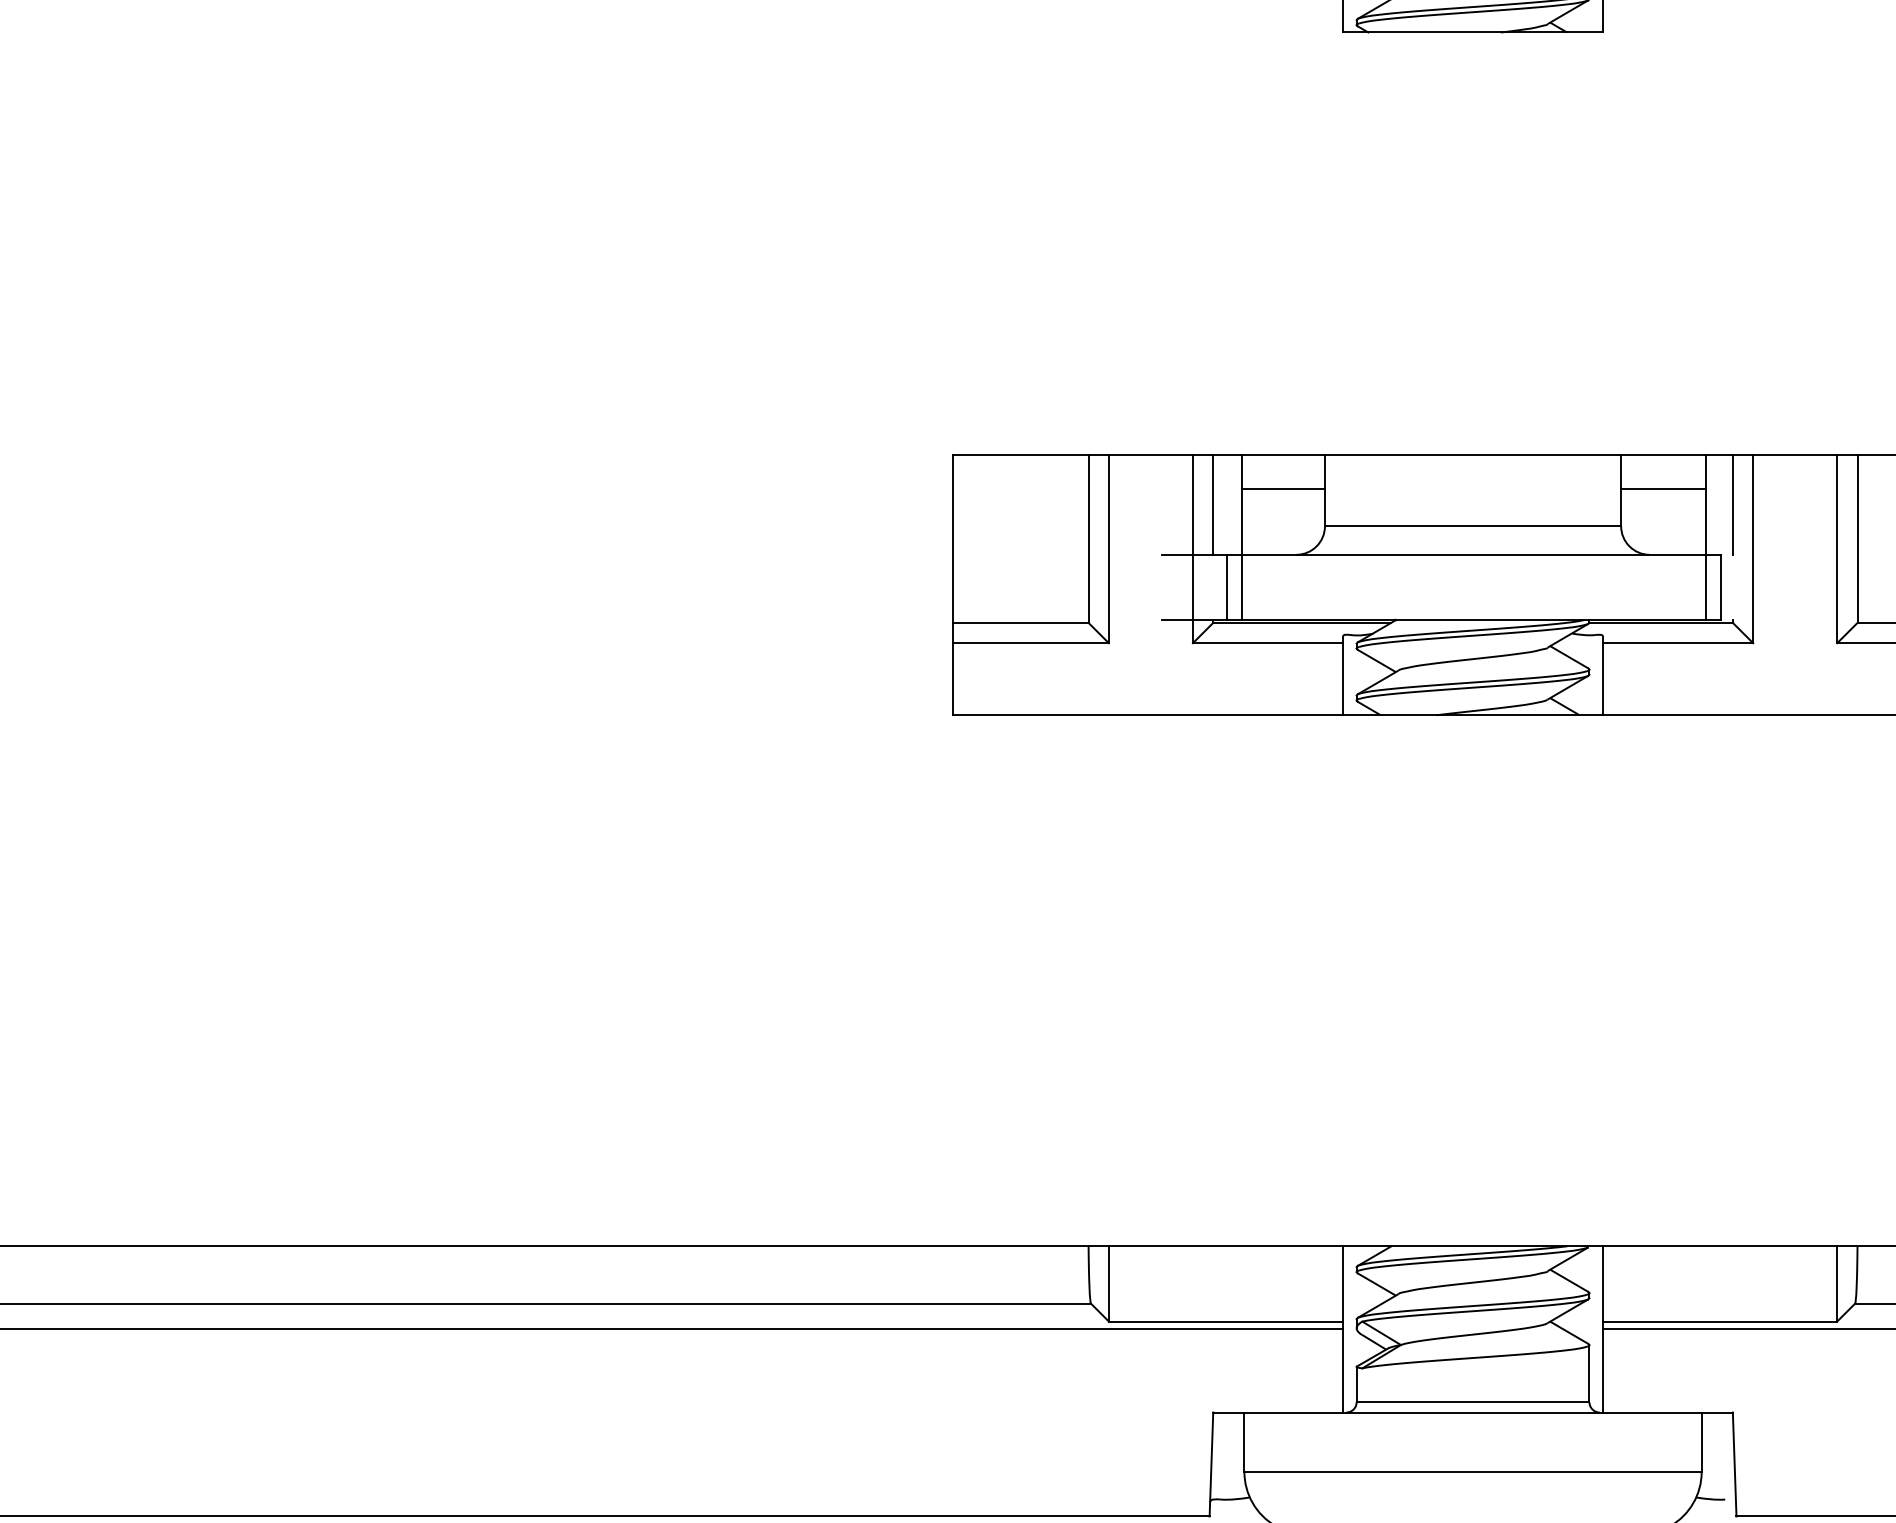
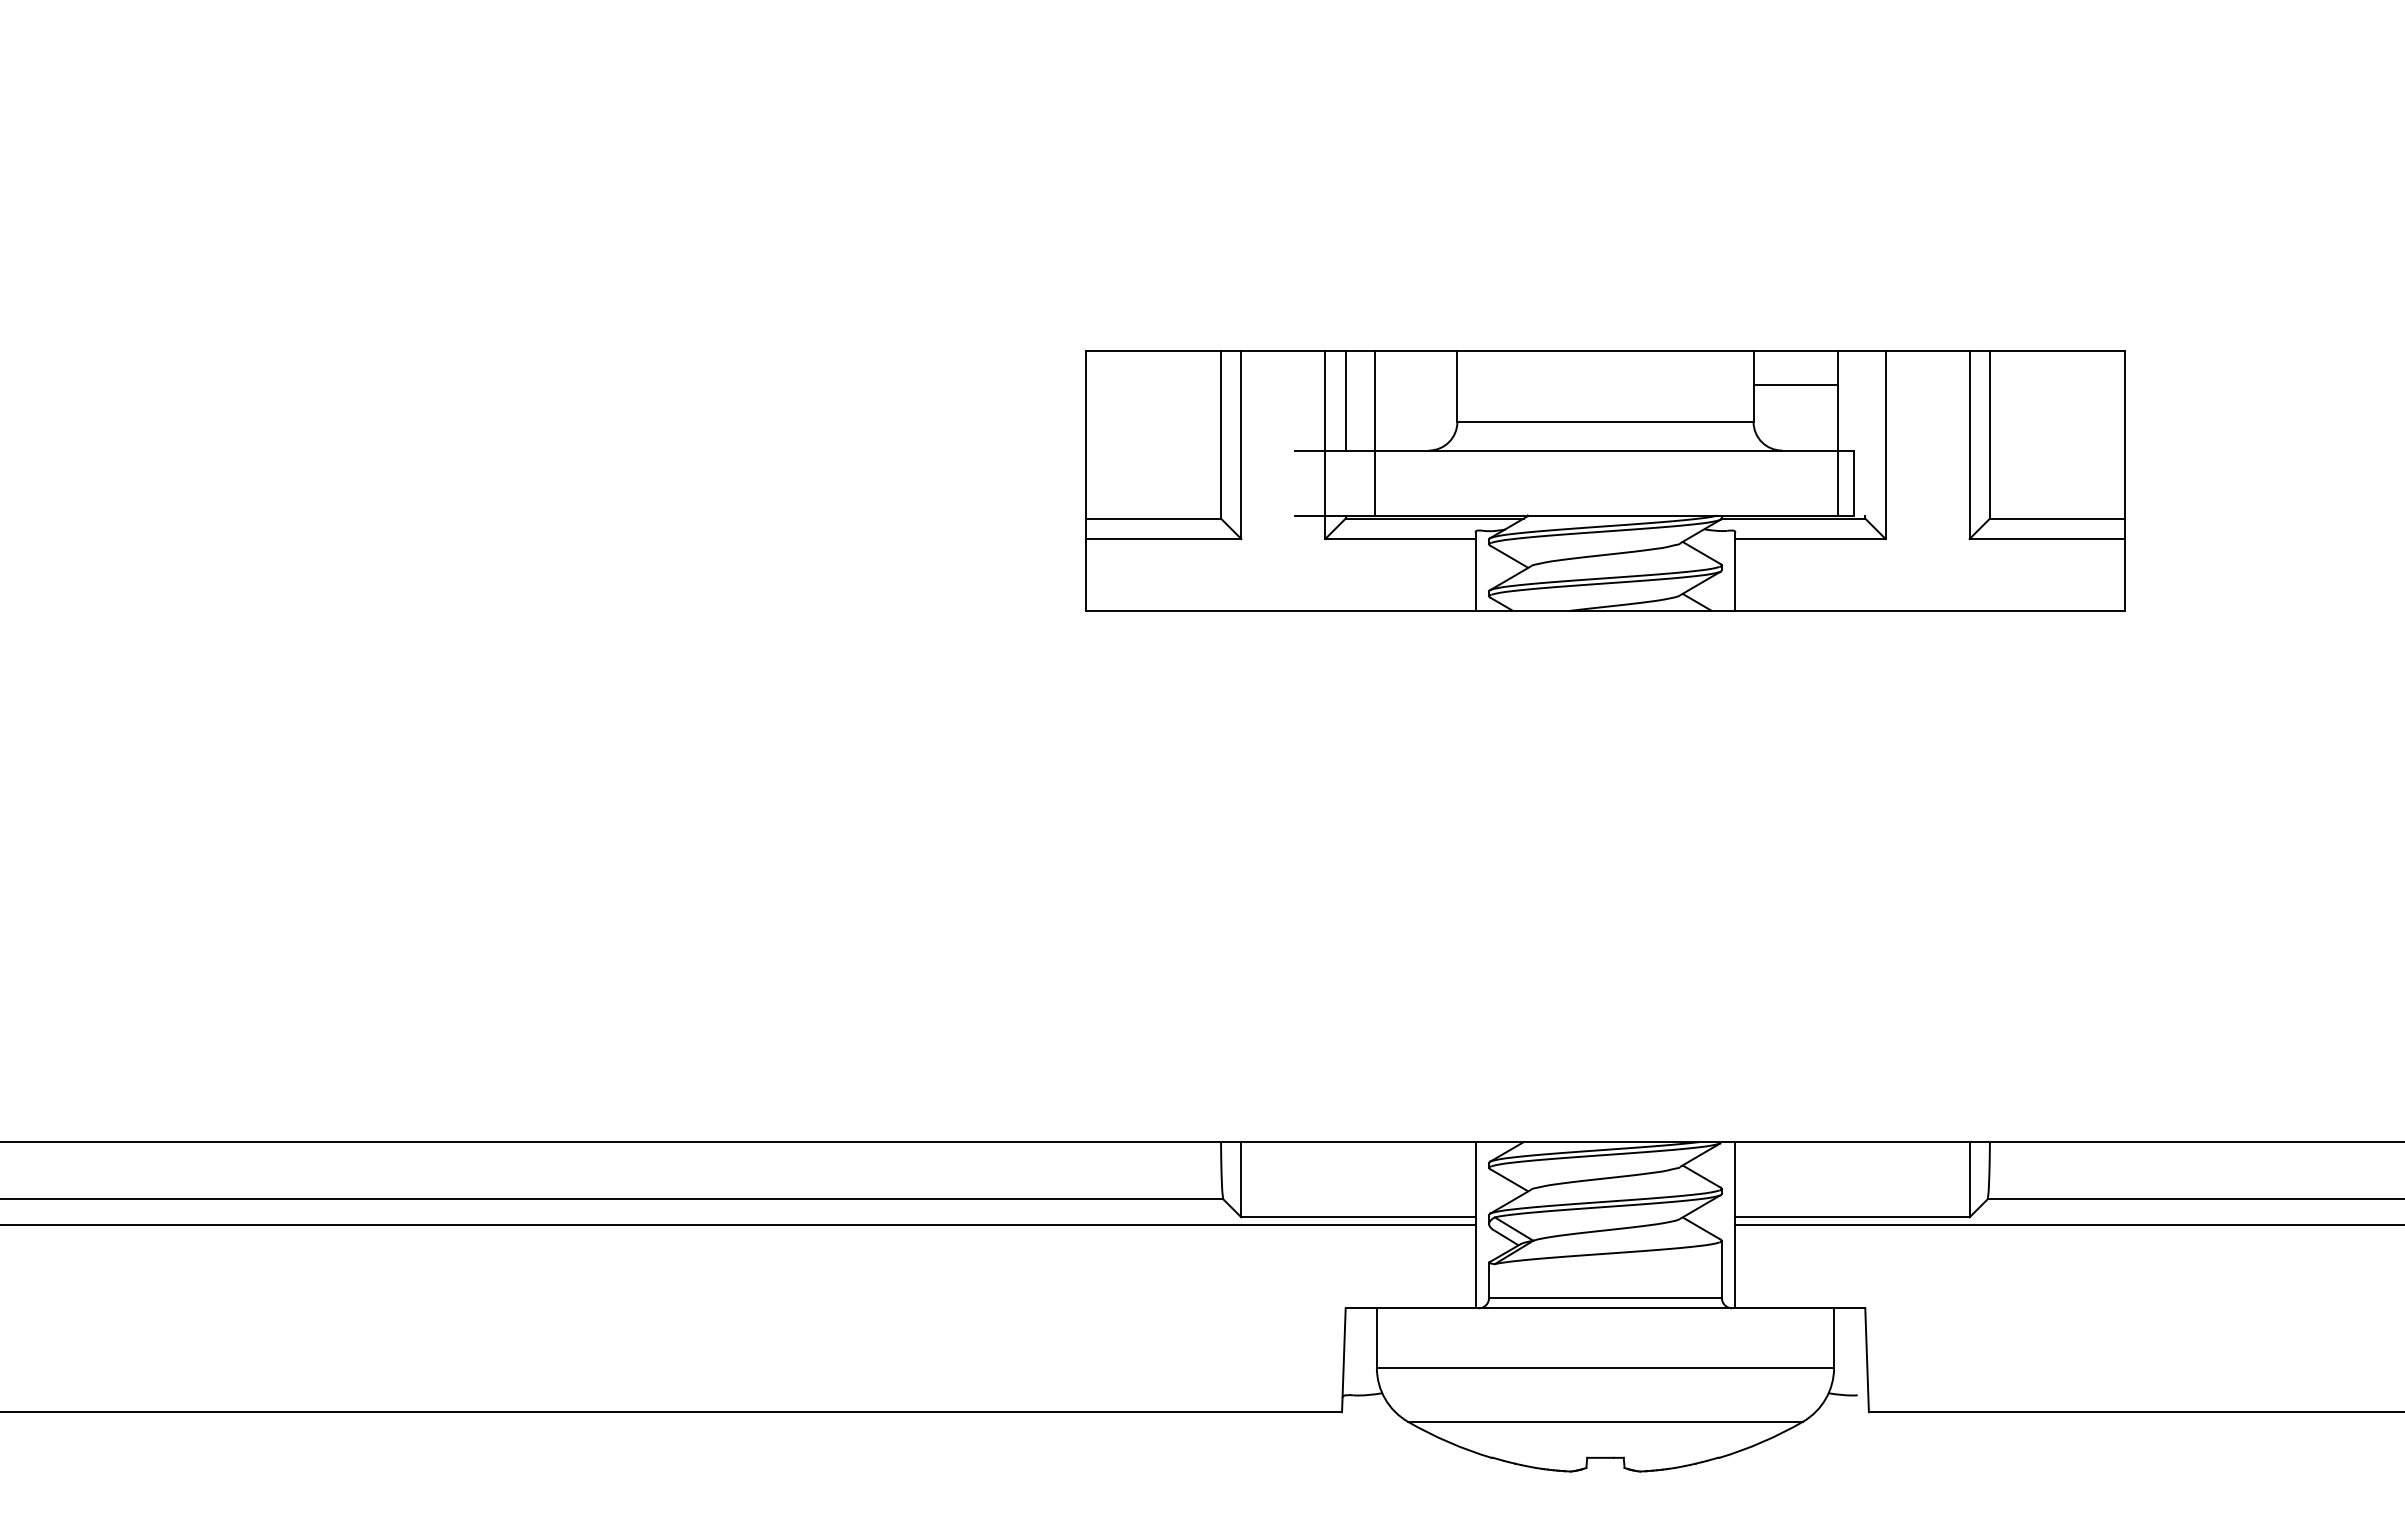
line: (1283, 489) -> (1415, 385), removed
line: (1733, 504) -> (1865, 400), removed
line: (1227, 586) -> (1359, 482), removed

